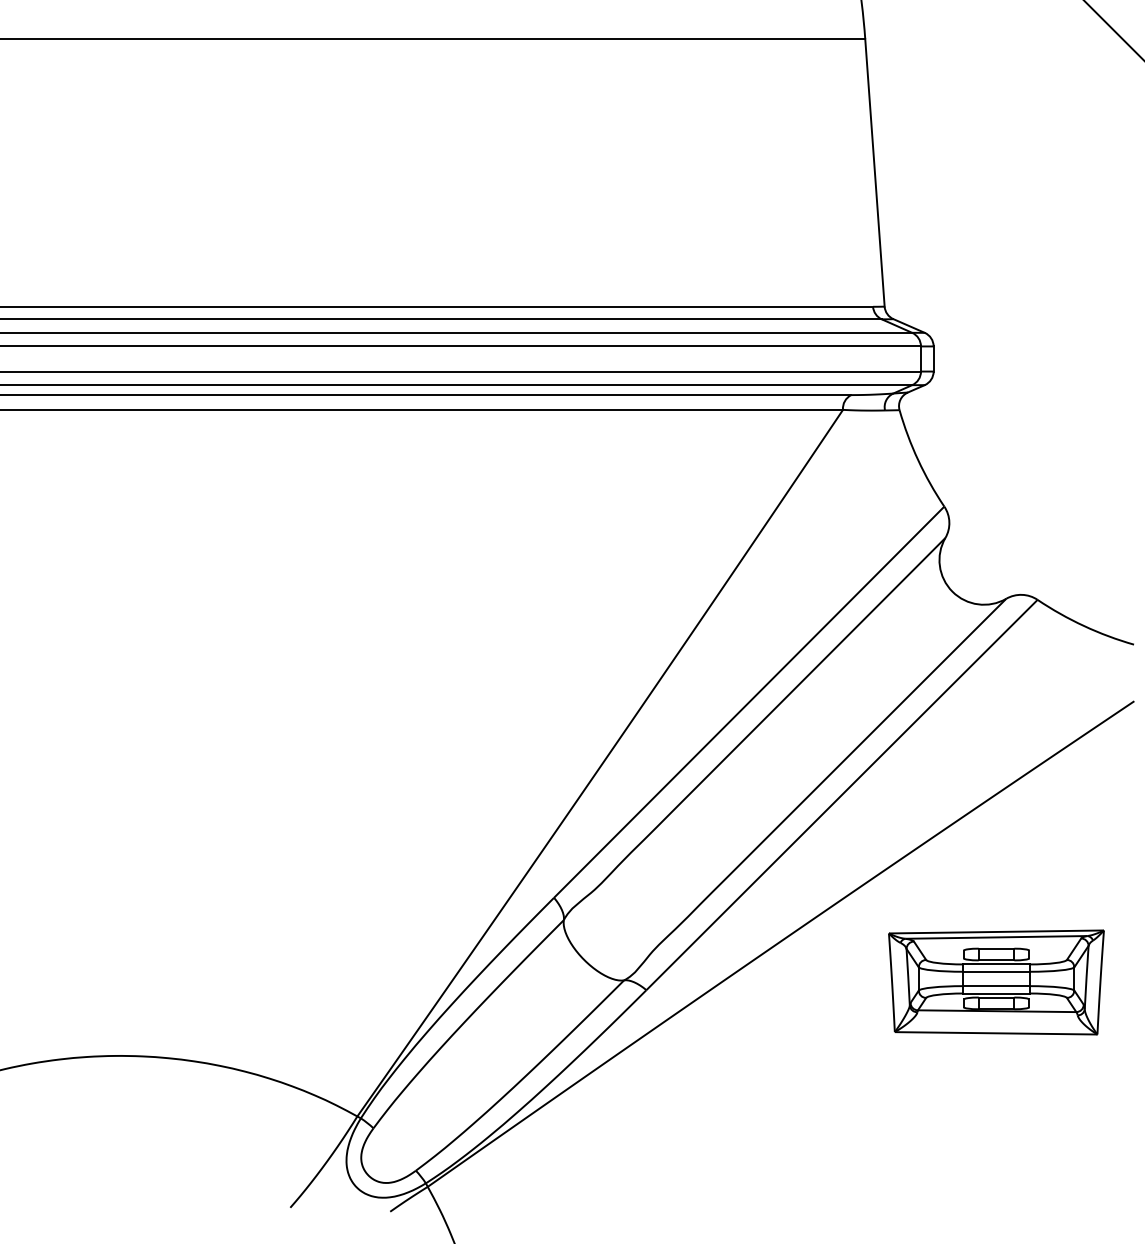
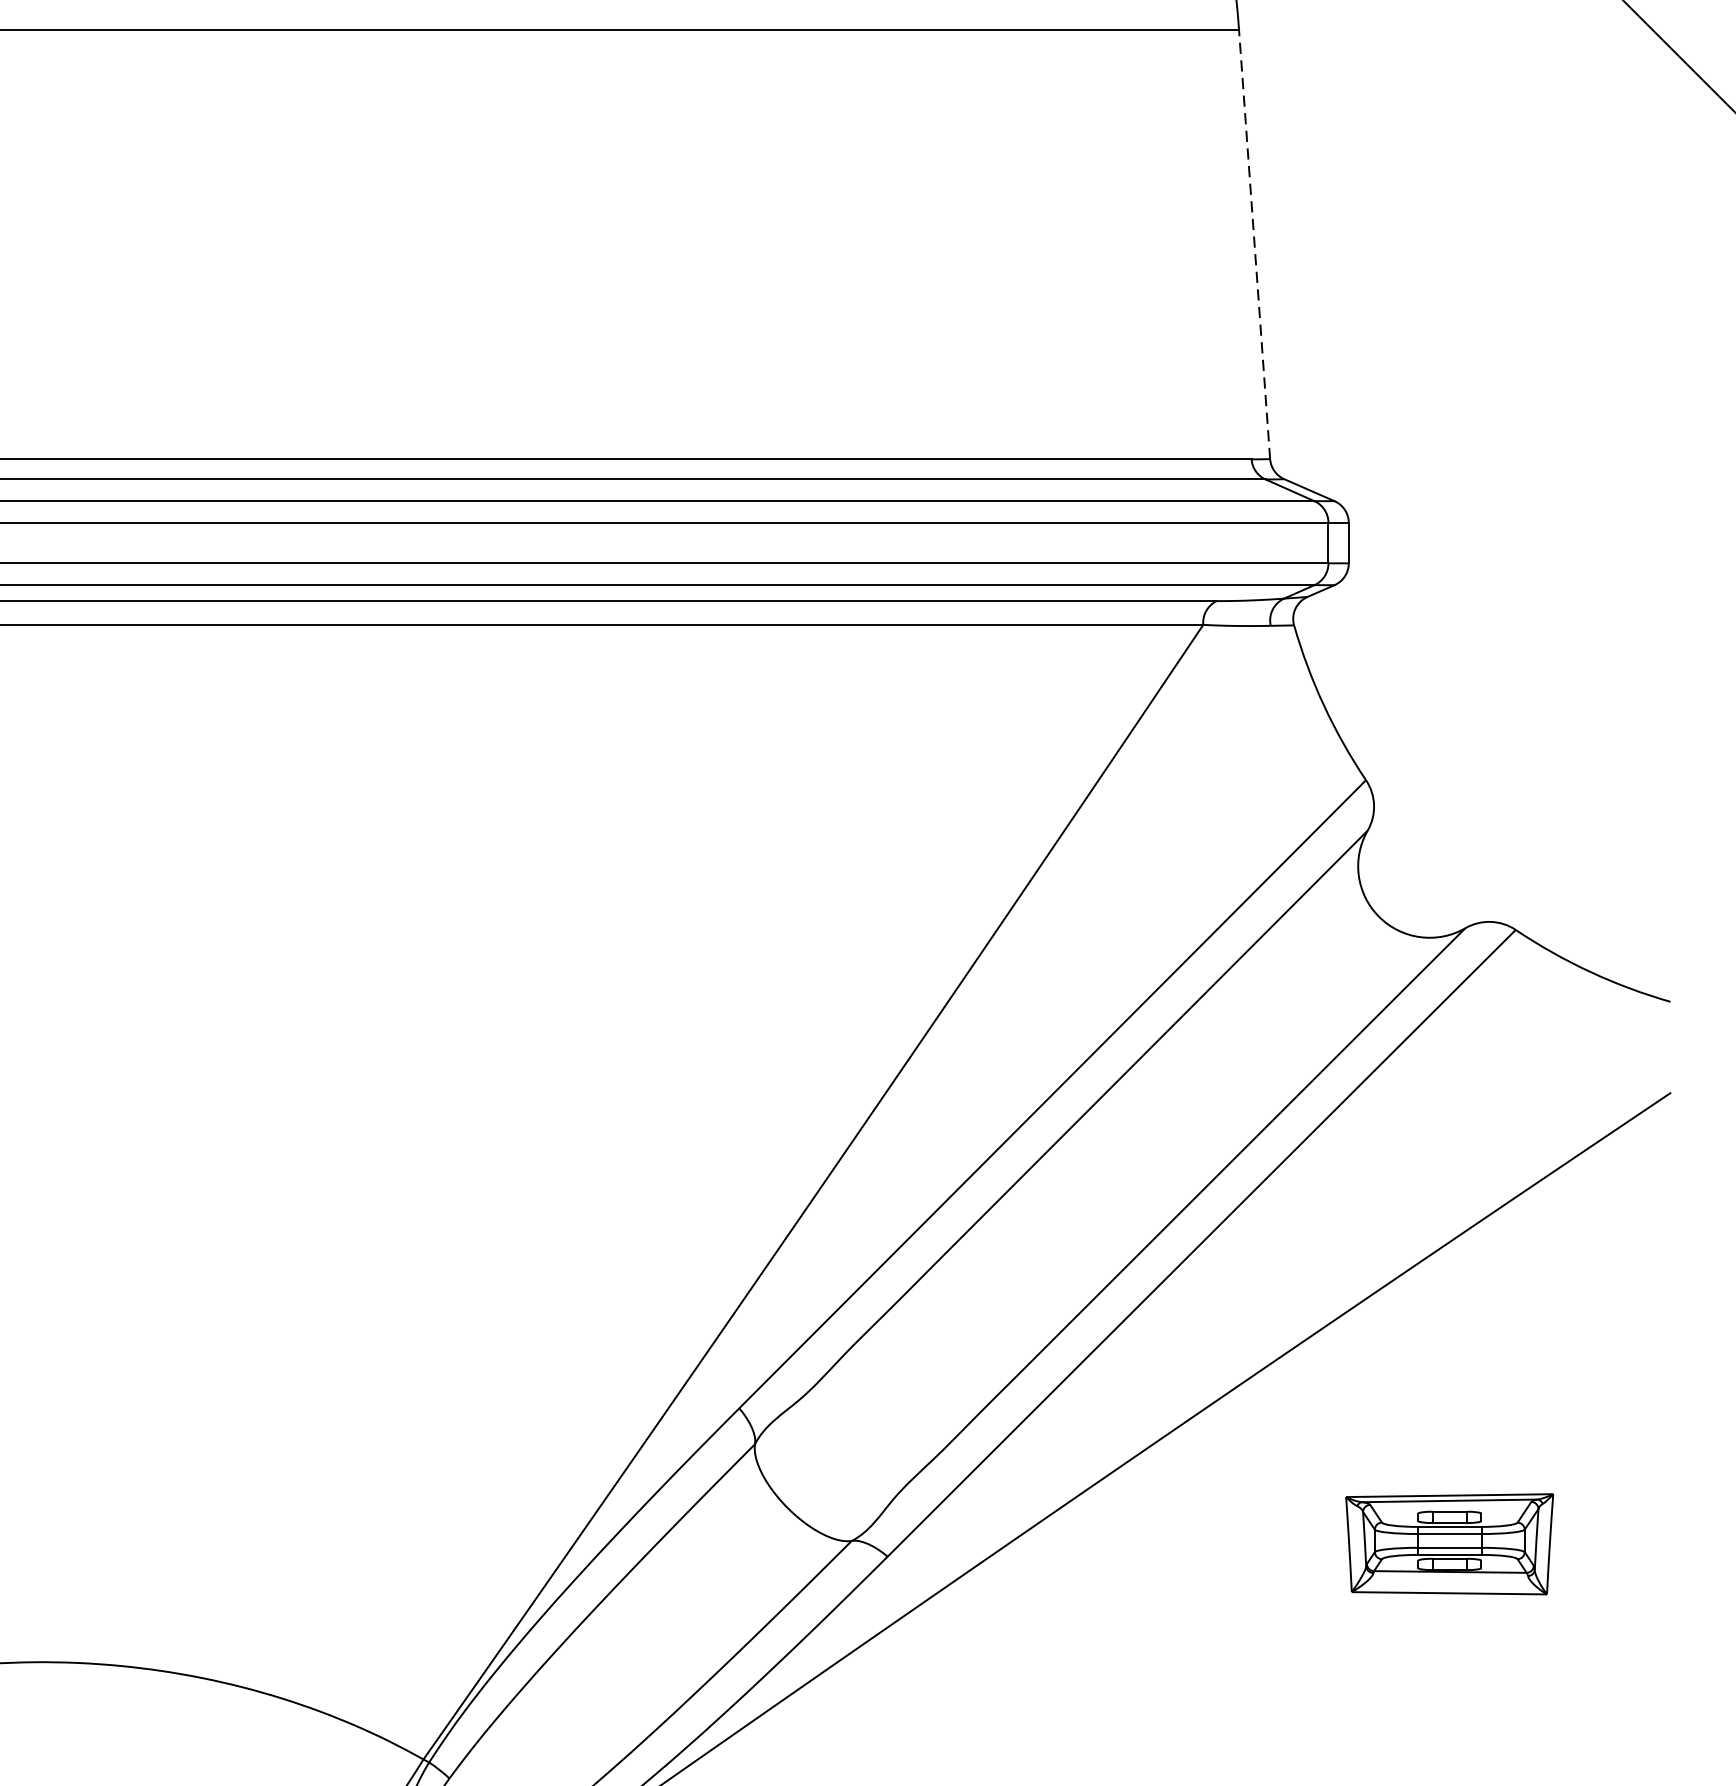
line: (874, 172) -> (1253, 243), solid -> dashed
part: (996, 982) -> (1449, 1544), size x0.6

